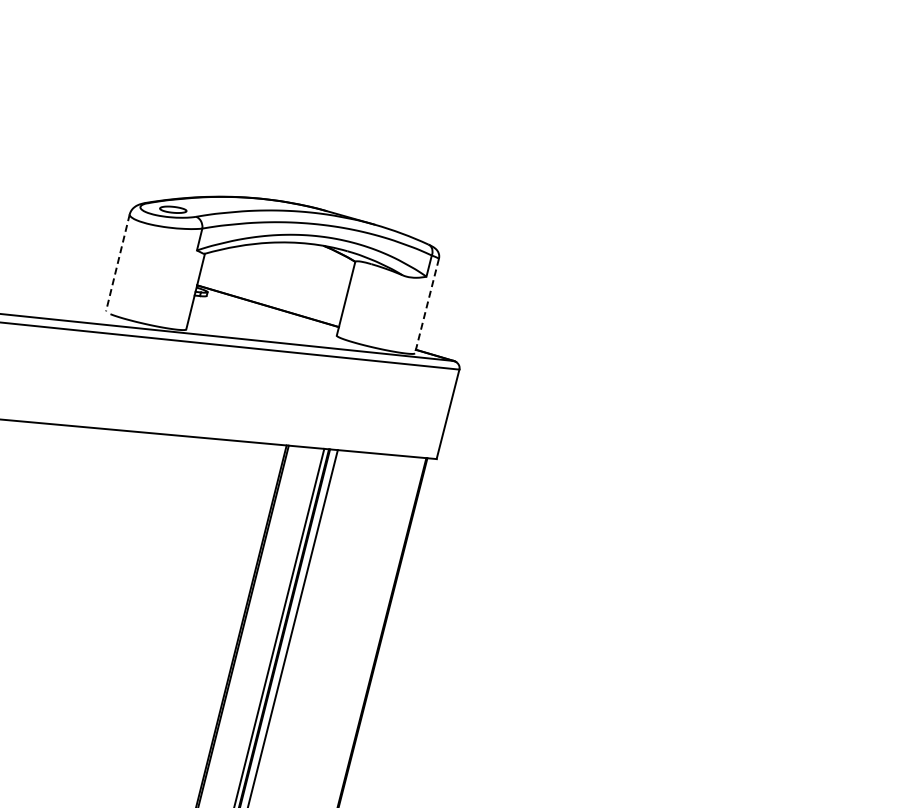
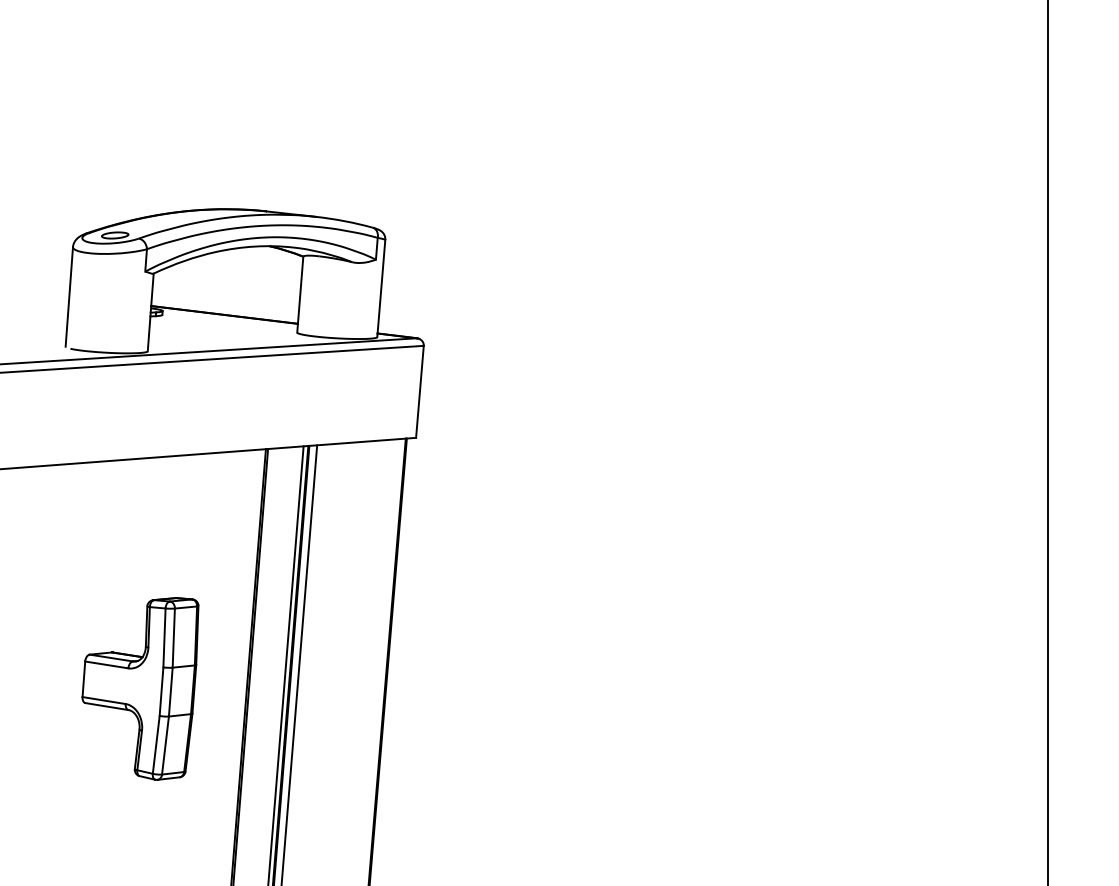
line: (118, 262) -> (69, 296), dashed -> solid
line: (427, 306) -> (381, 288), dashed -> solid
part: (123, 660) -> (140, 688), added

